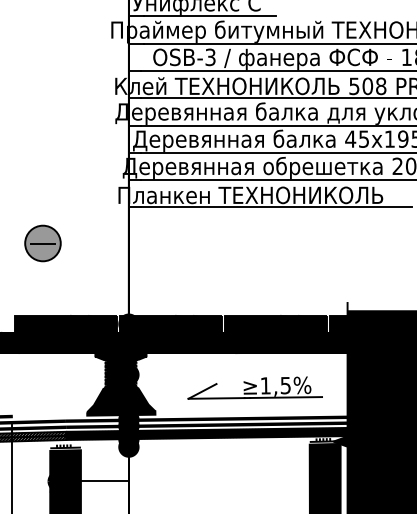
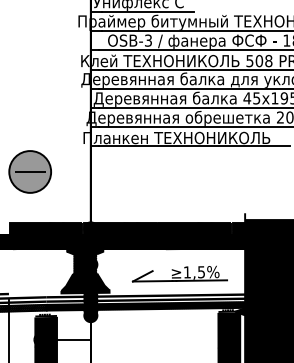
part: (42, 243) -> (29, 171), size x1.67

